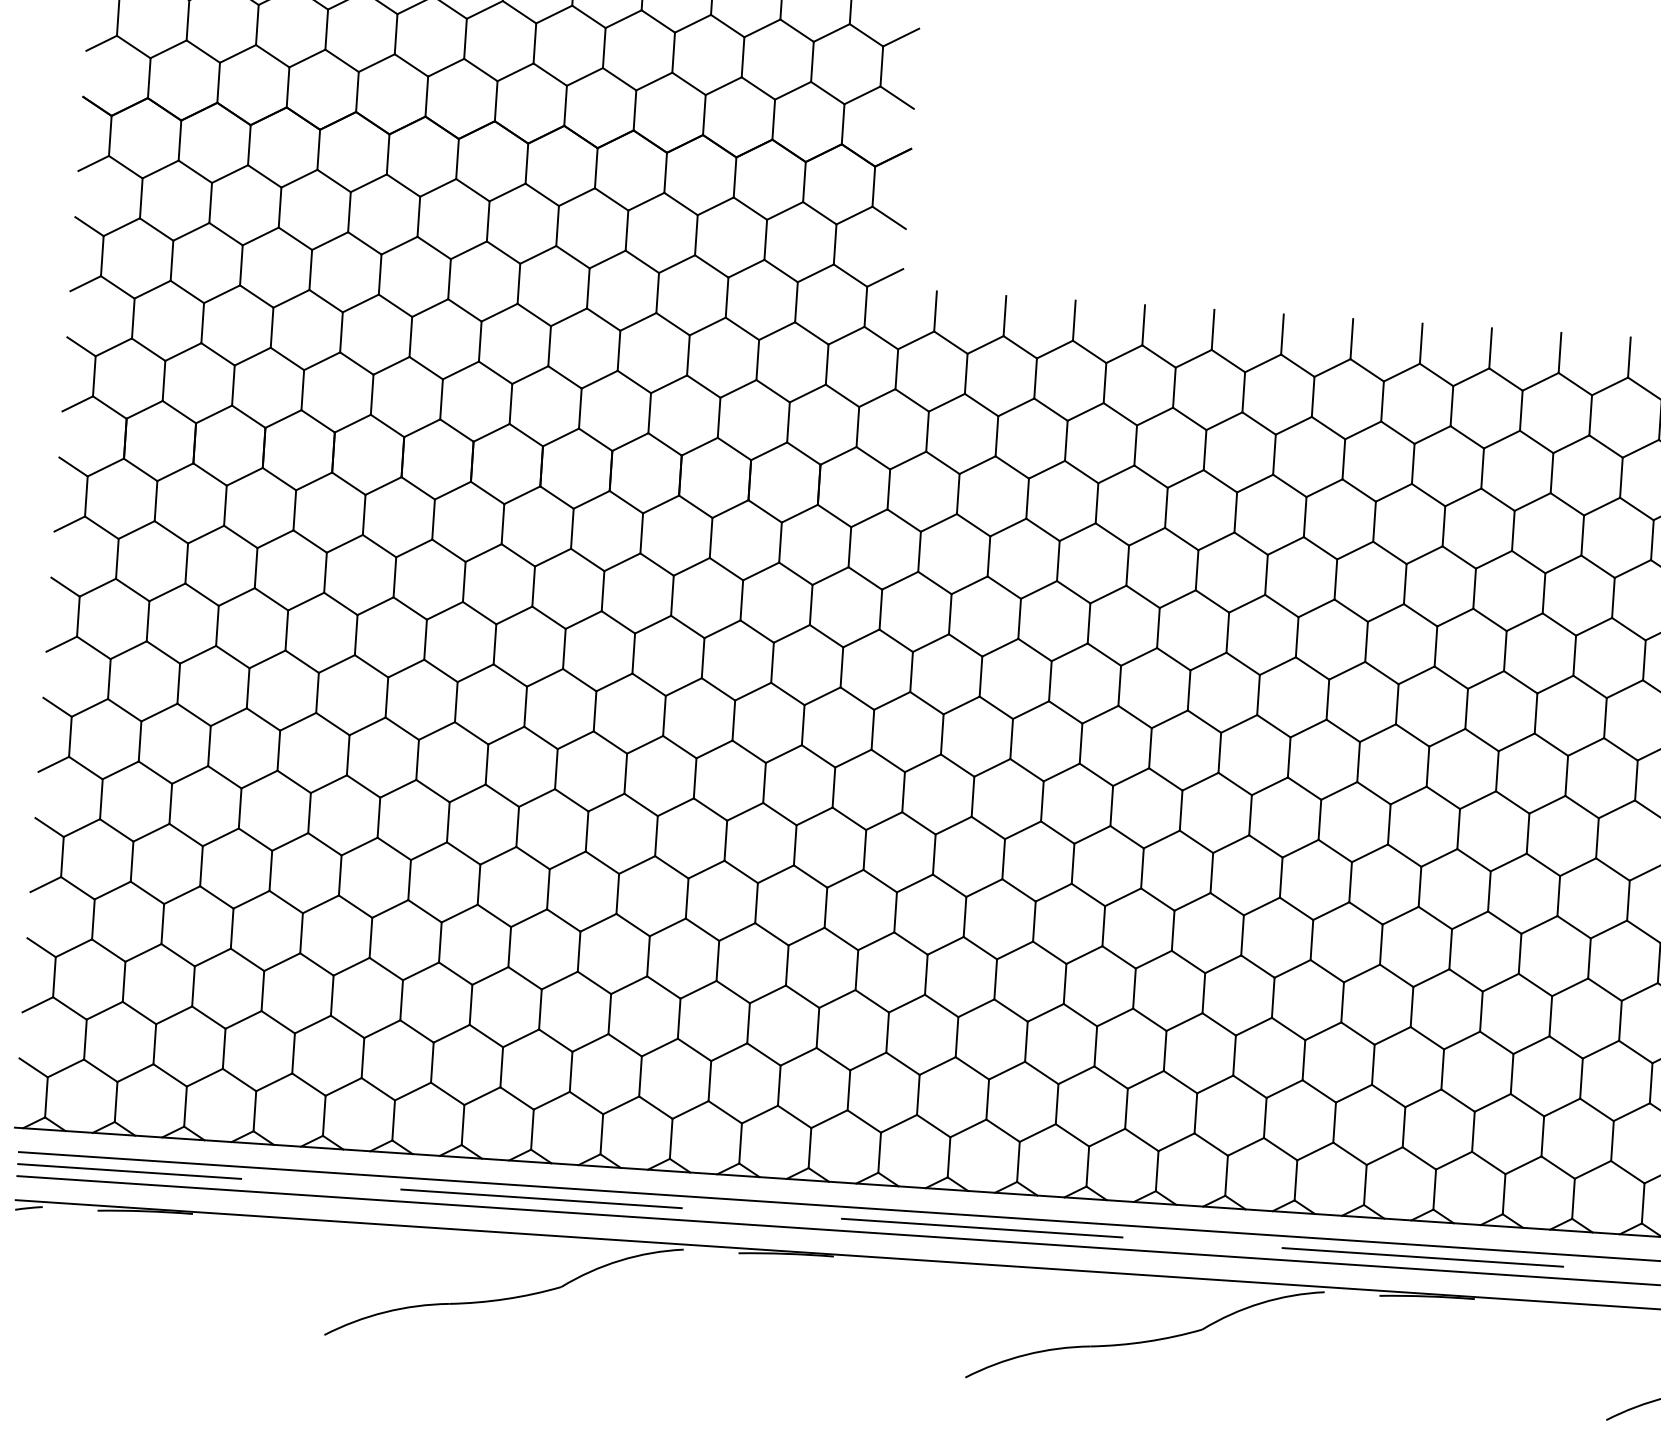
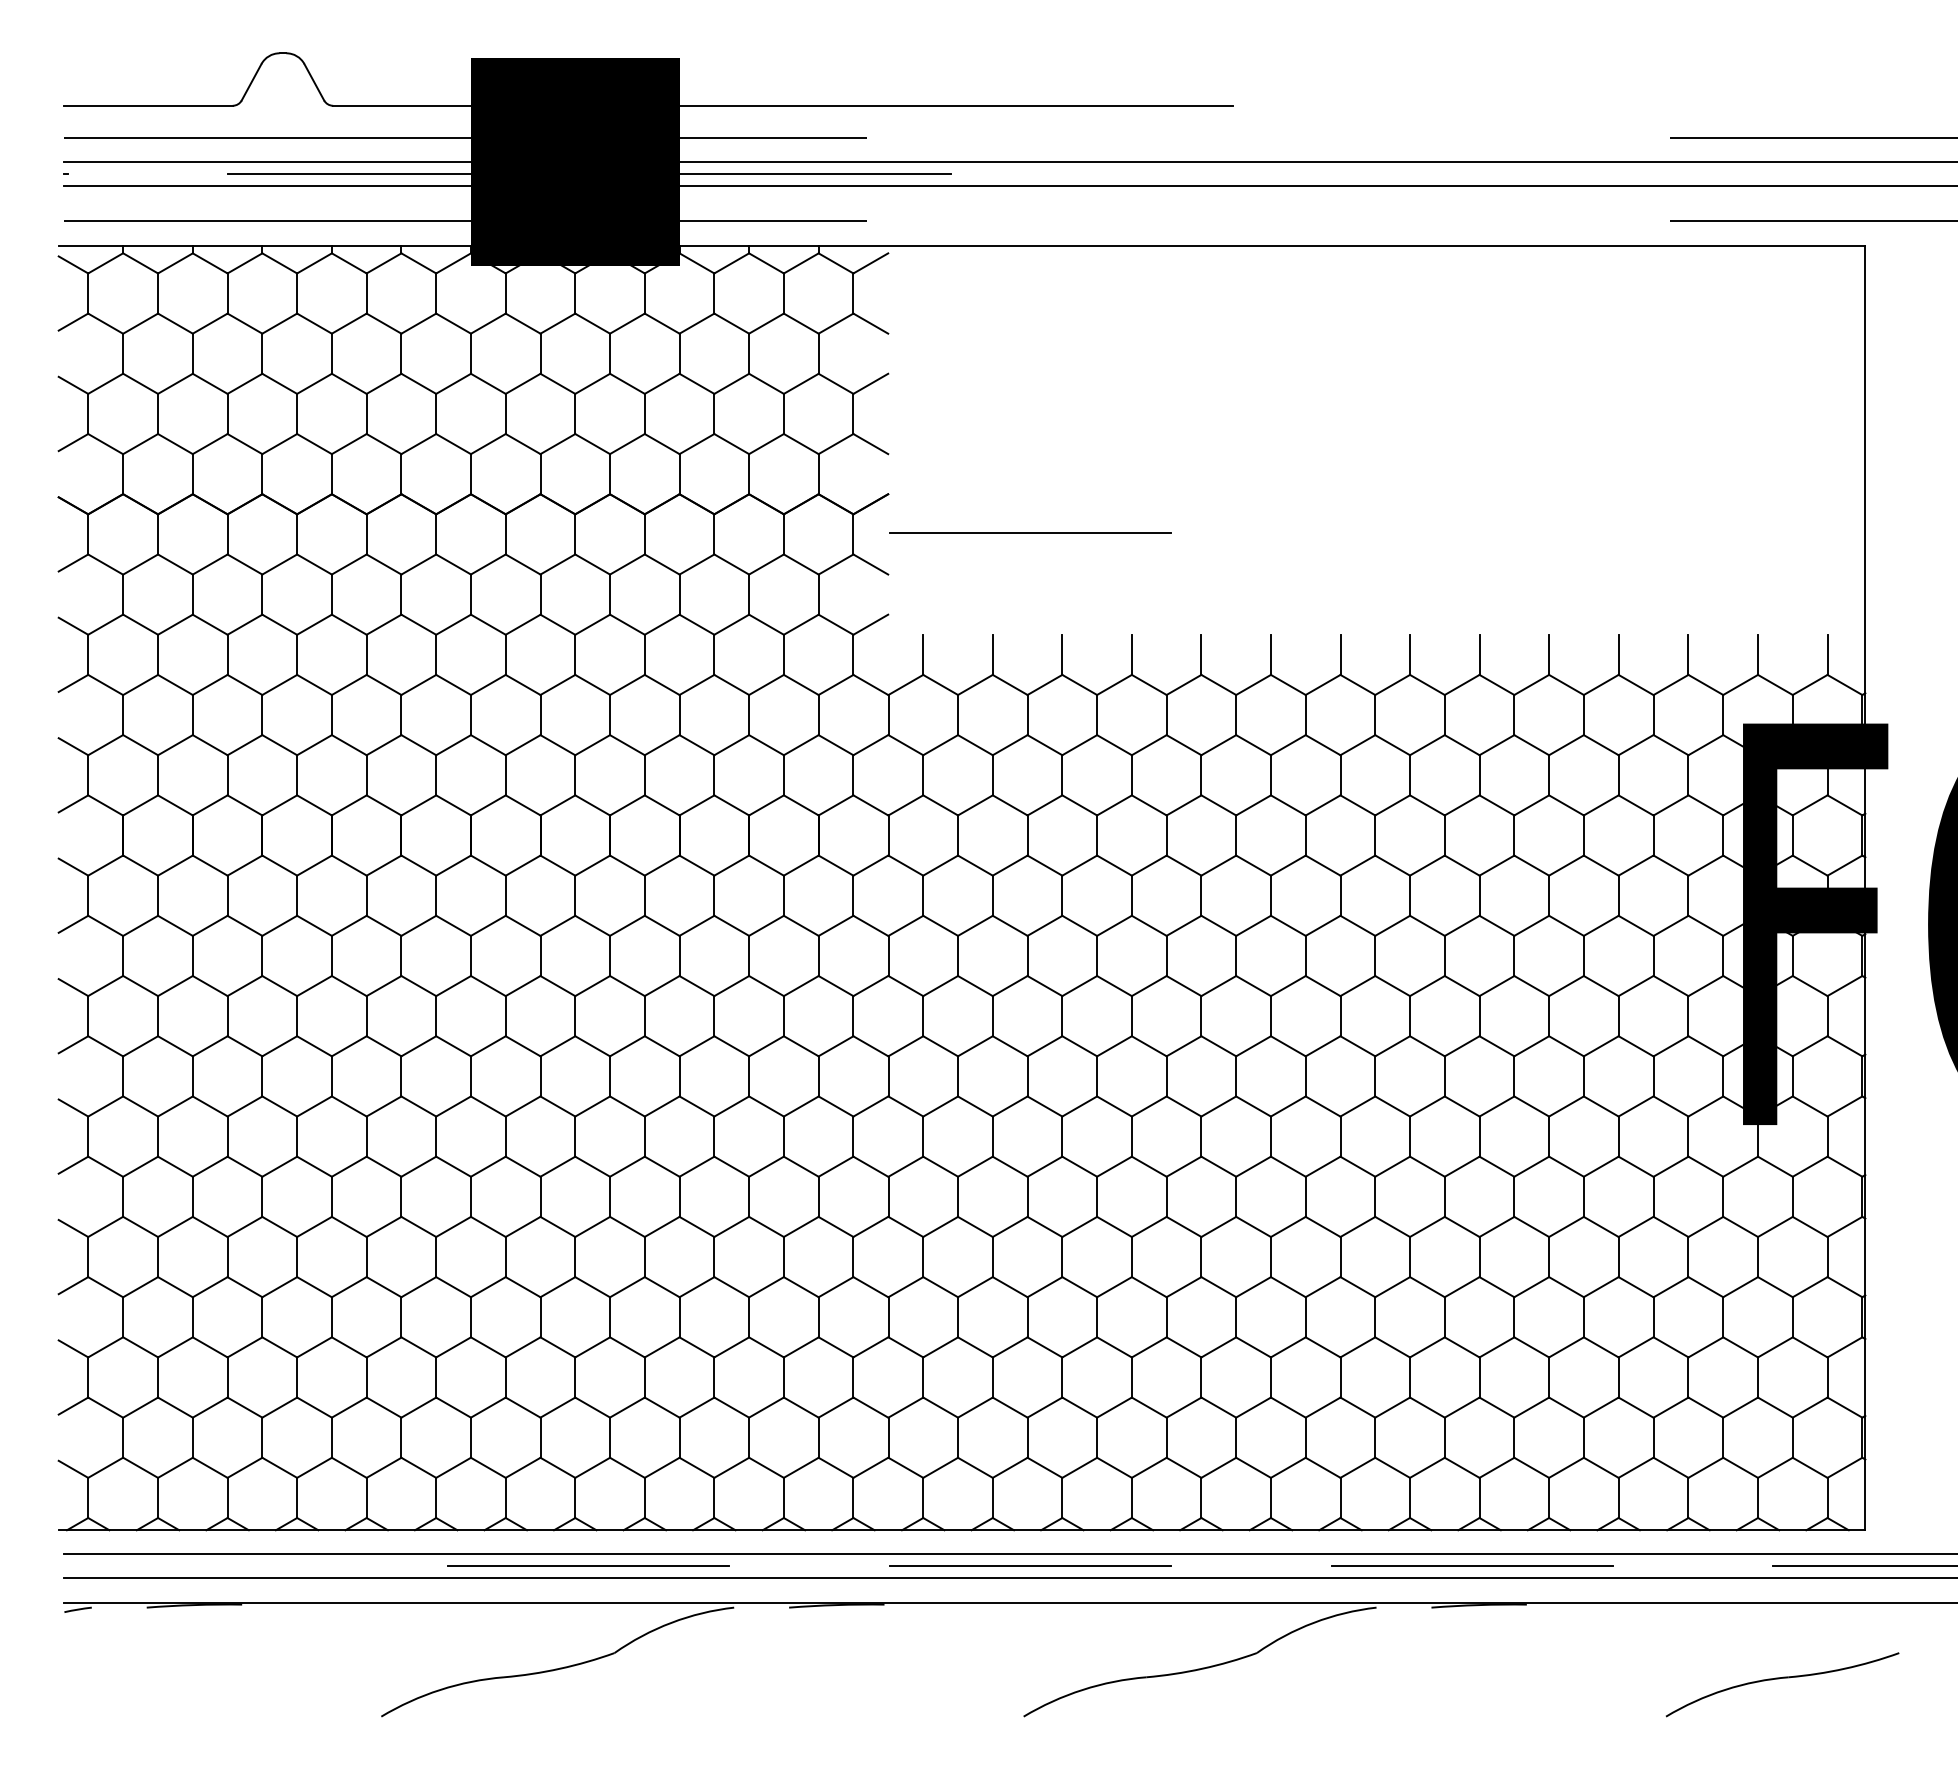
line: (1050, 196) -> (1030, 532), added
line: (128, 1171) -> (175, 1566), removed

